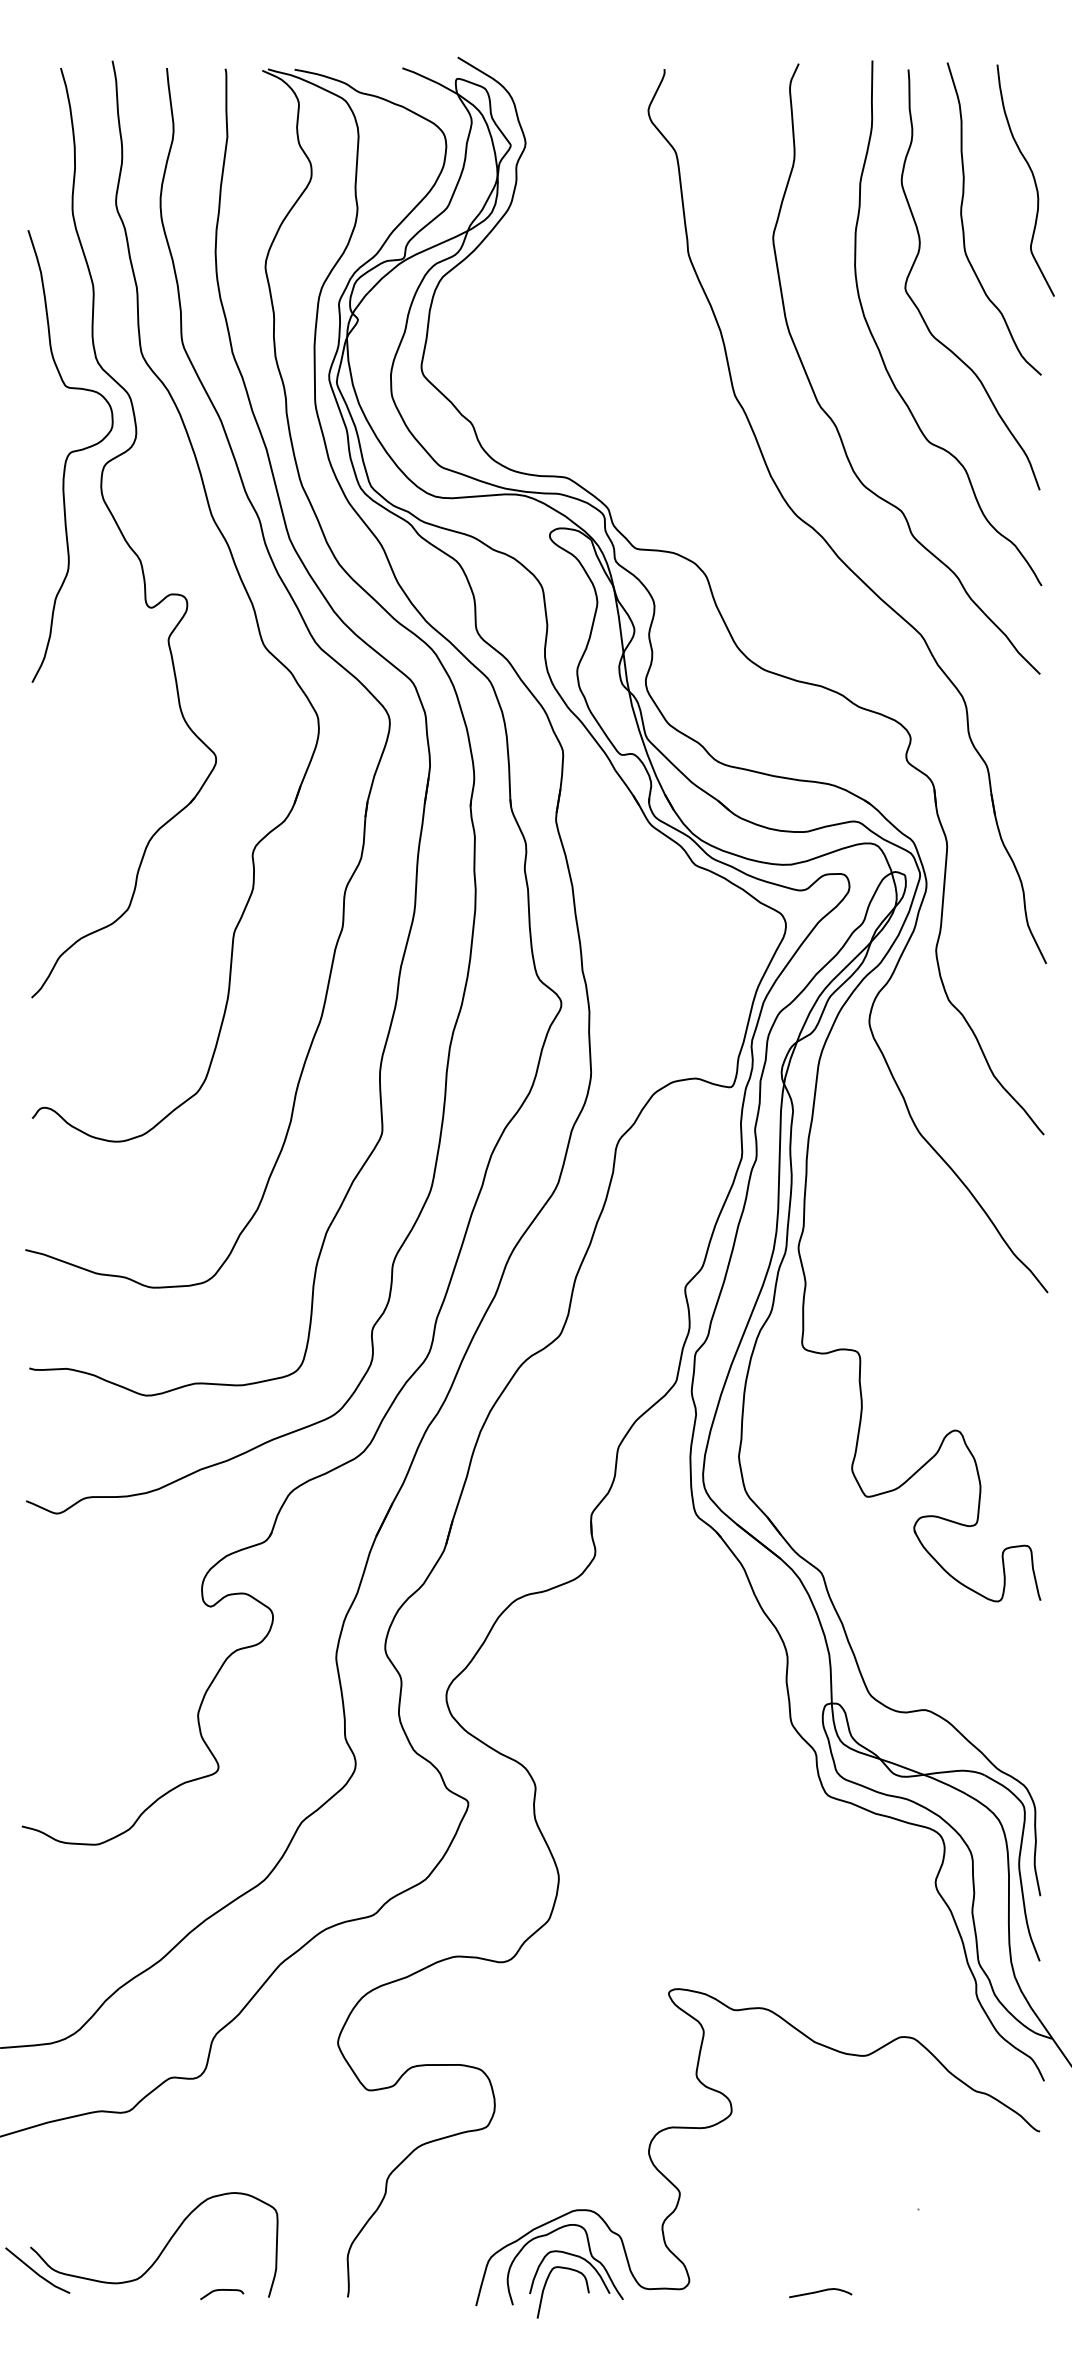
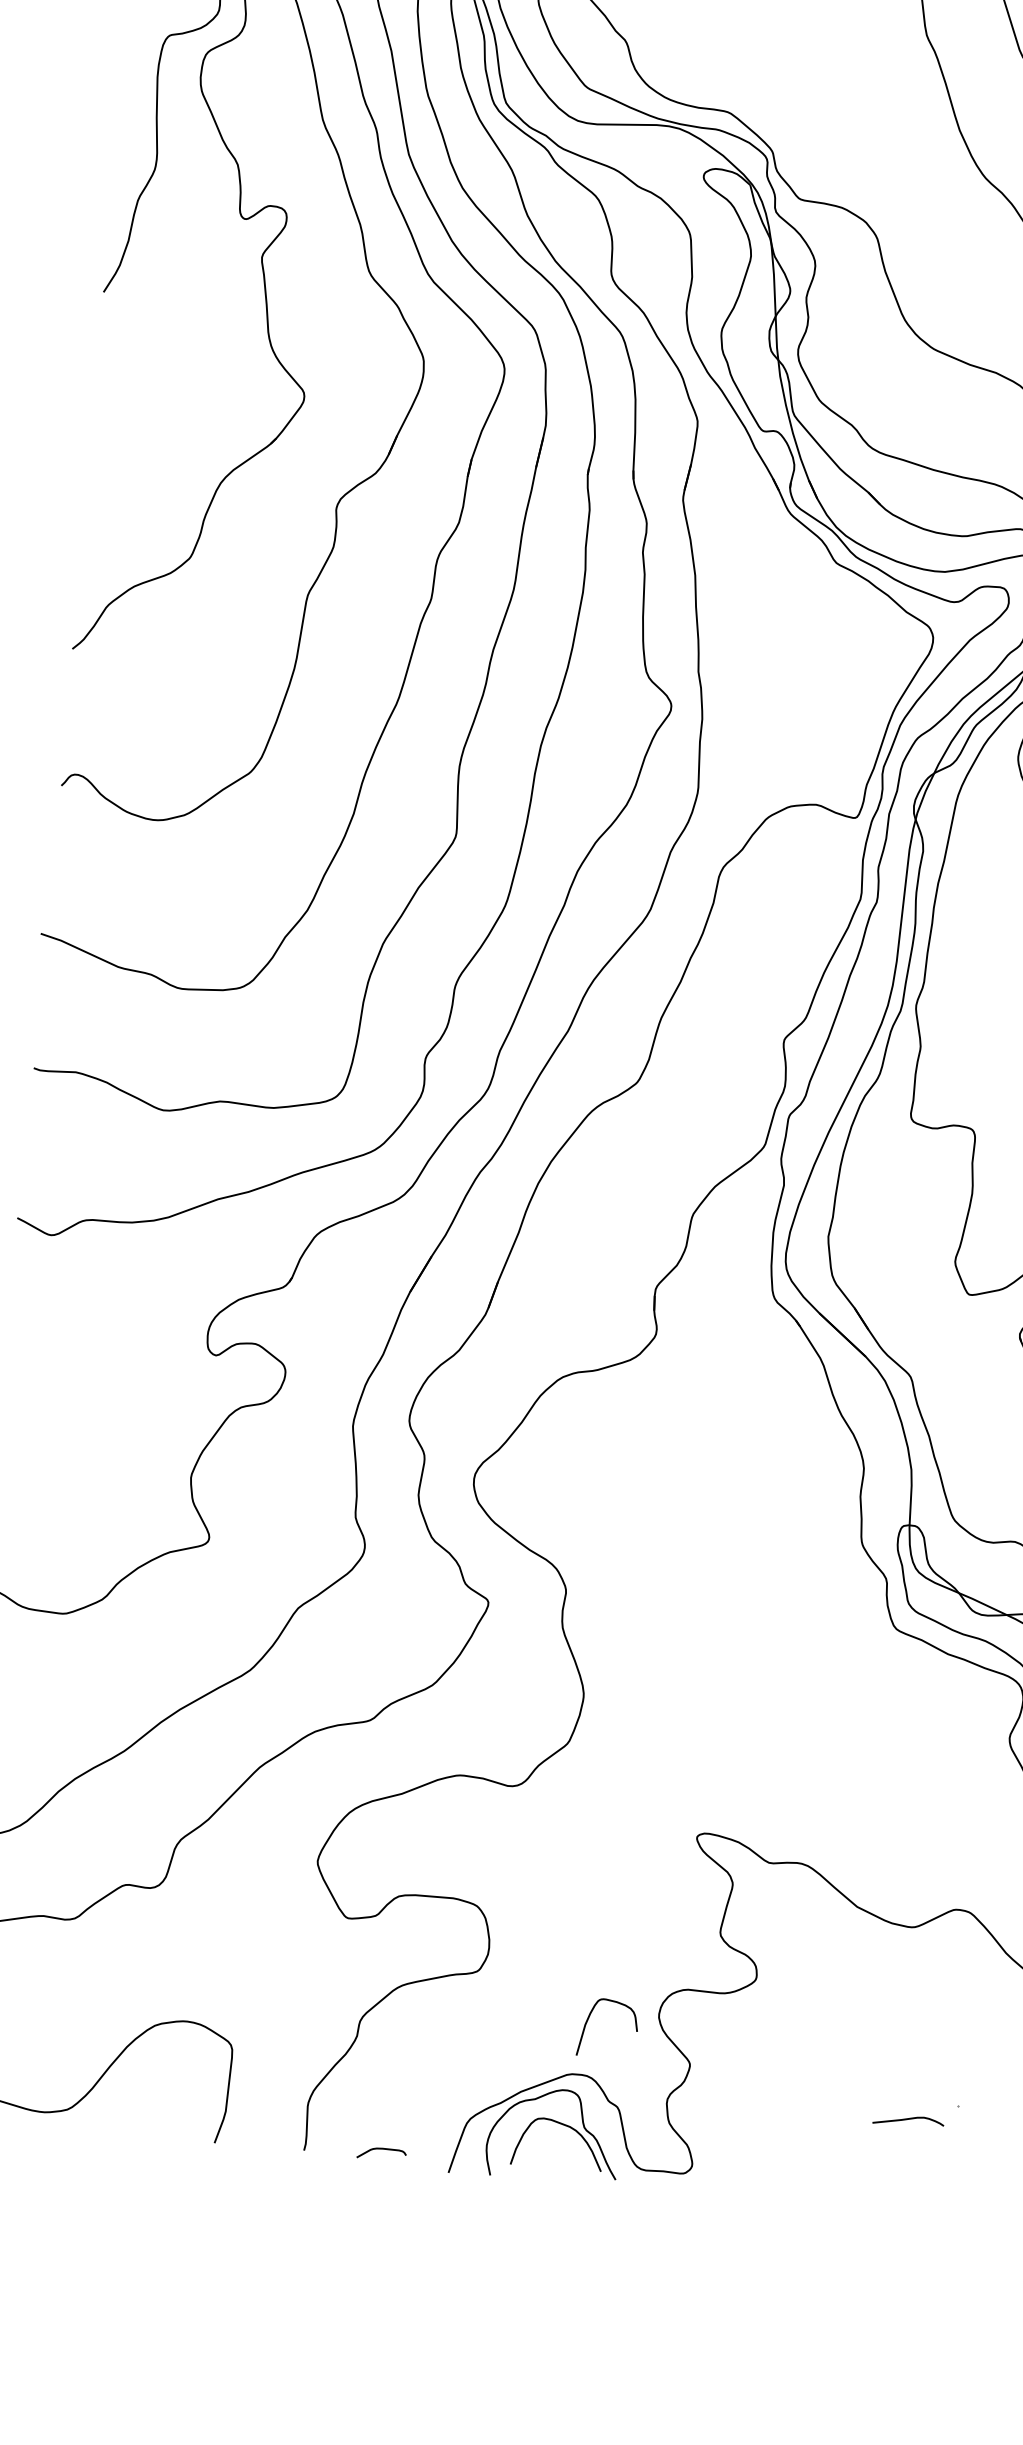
curve: (545, 2287) -> (588, 2021), moved
curve: (222, 2290) -> (382, 2149), moved
curve: (820, 2292) -> (908, 2120), moved

